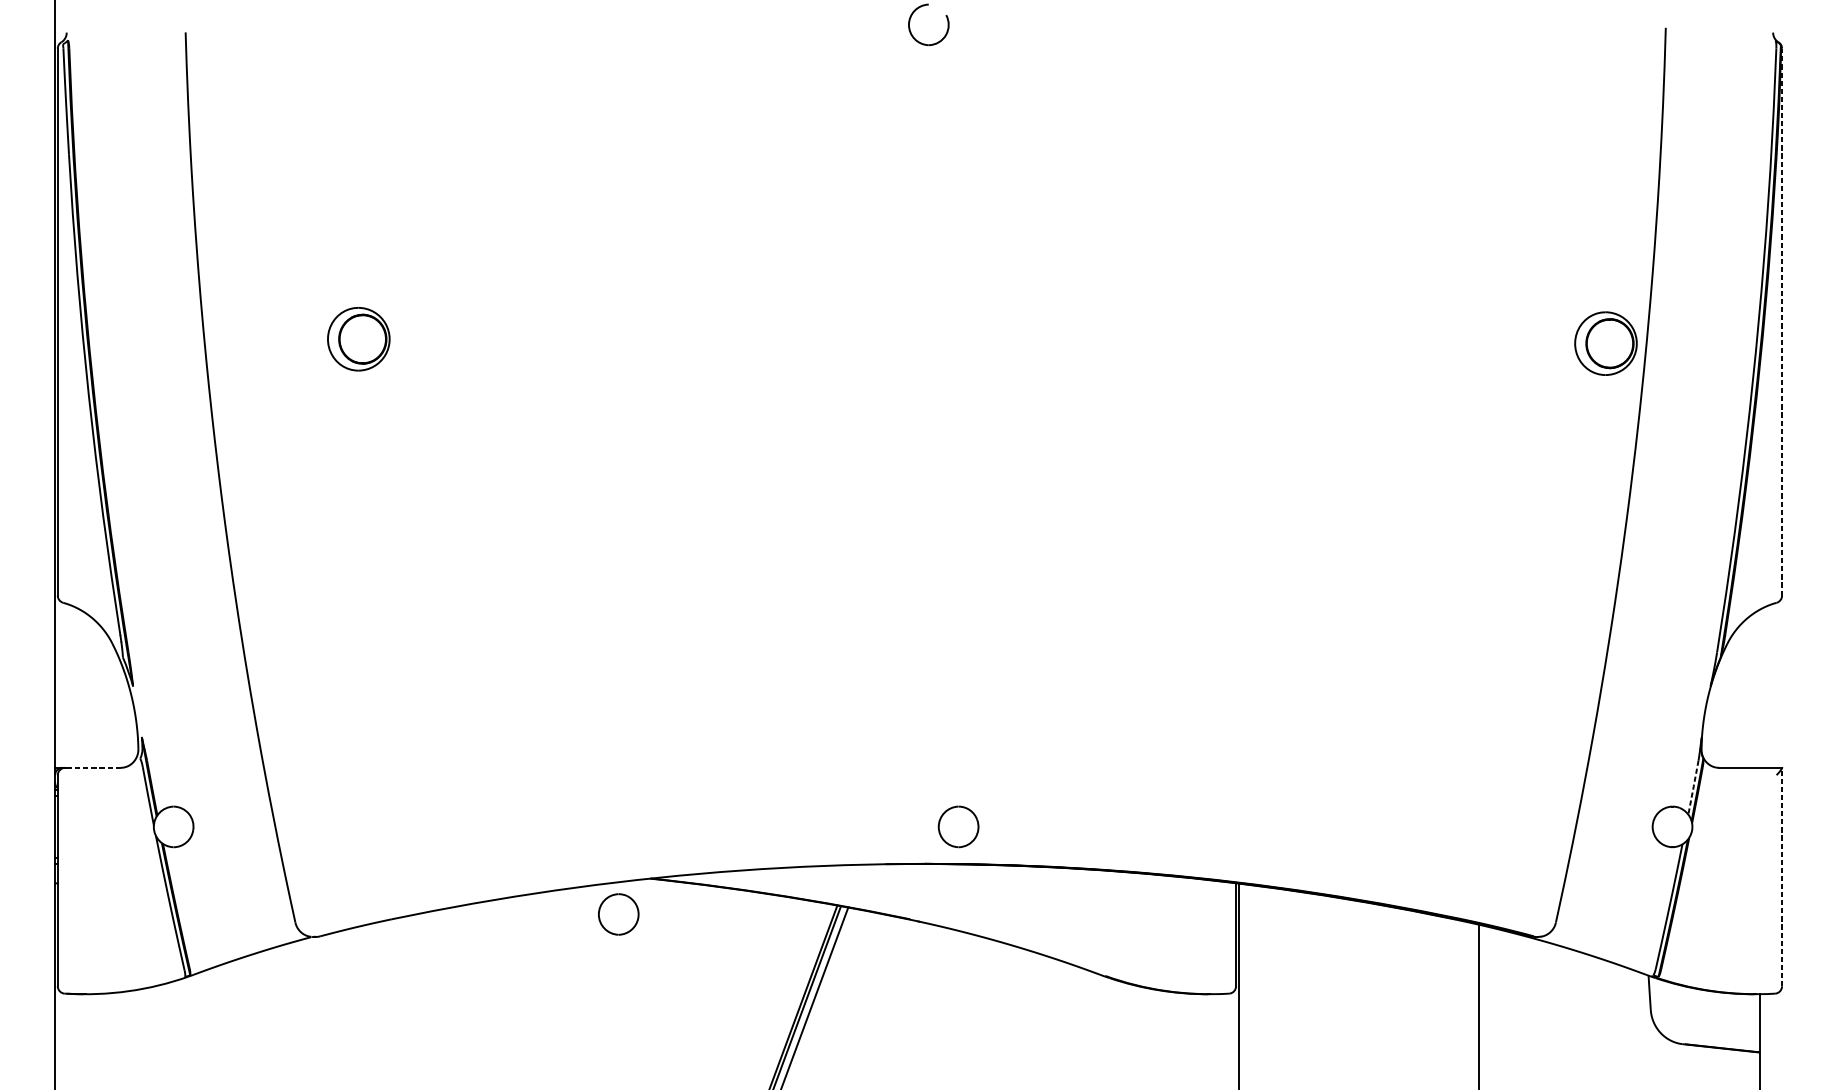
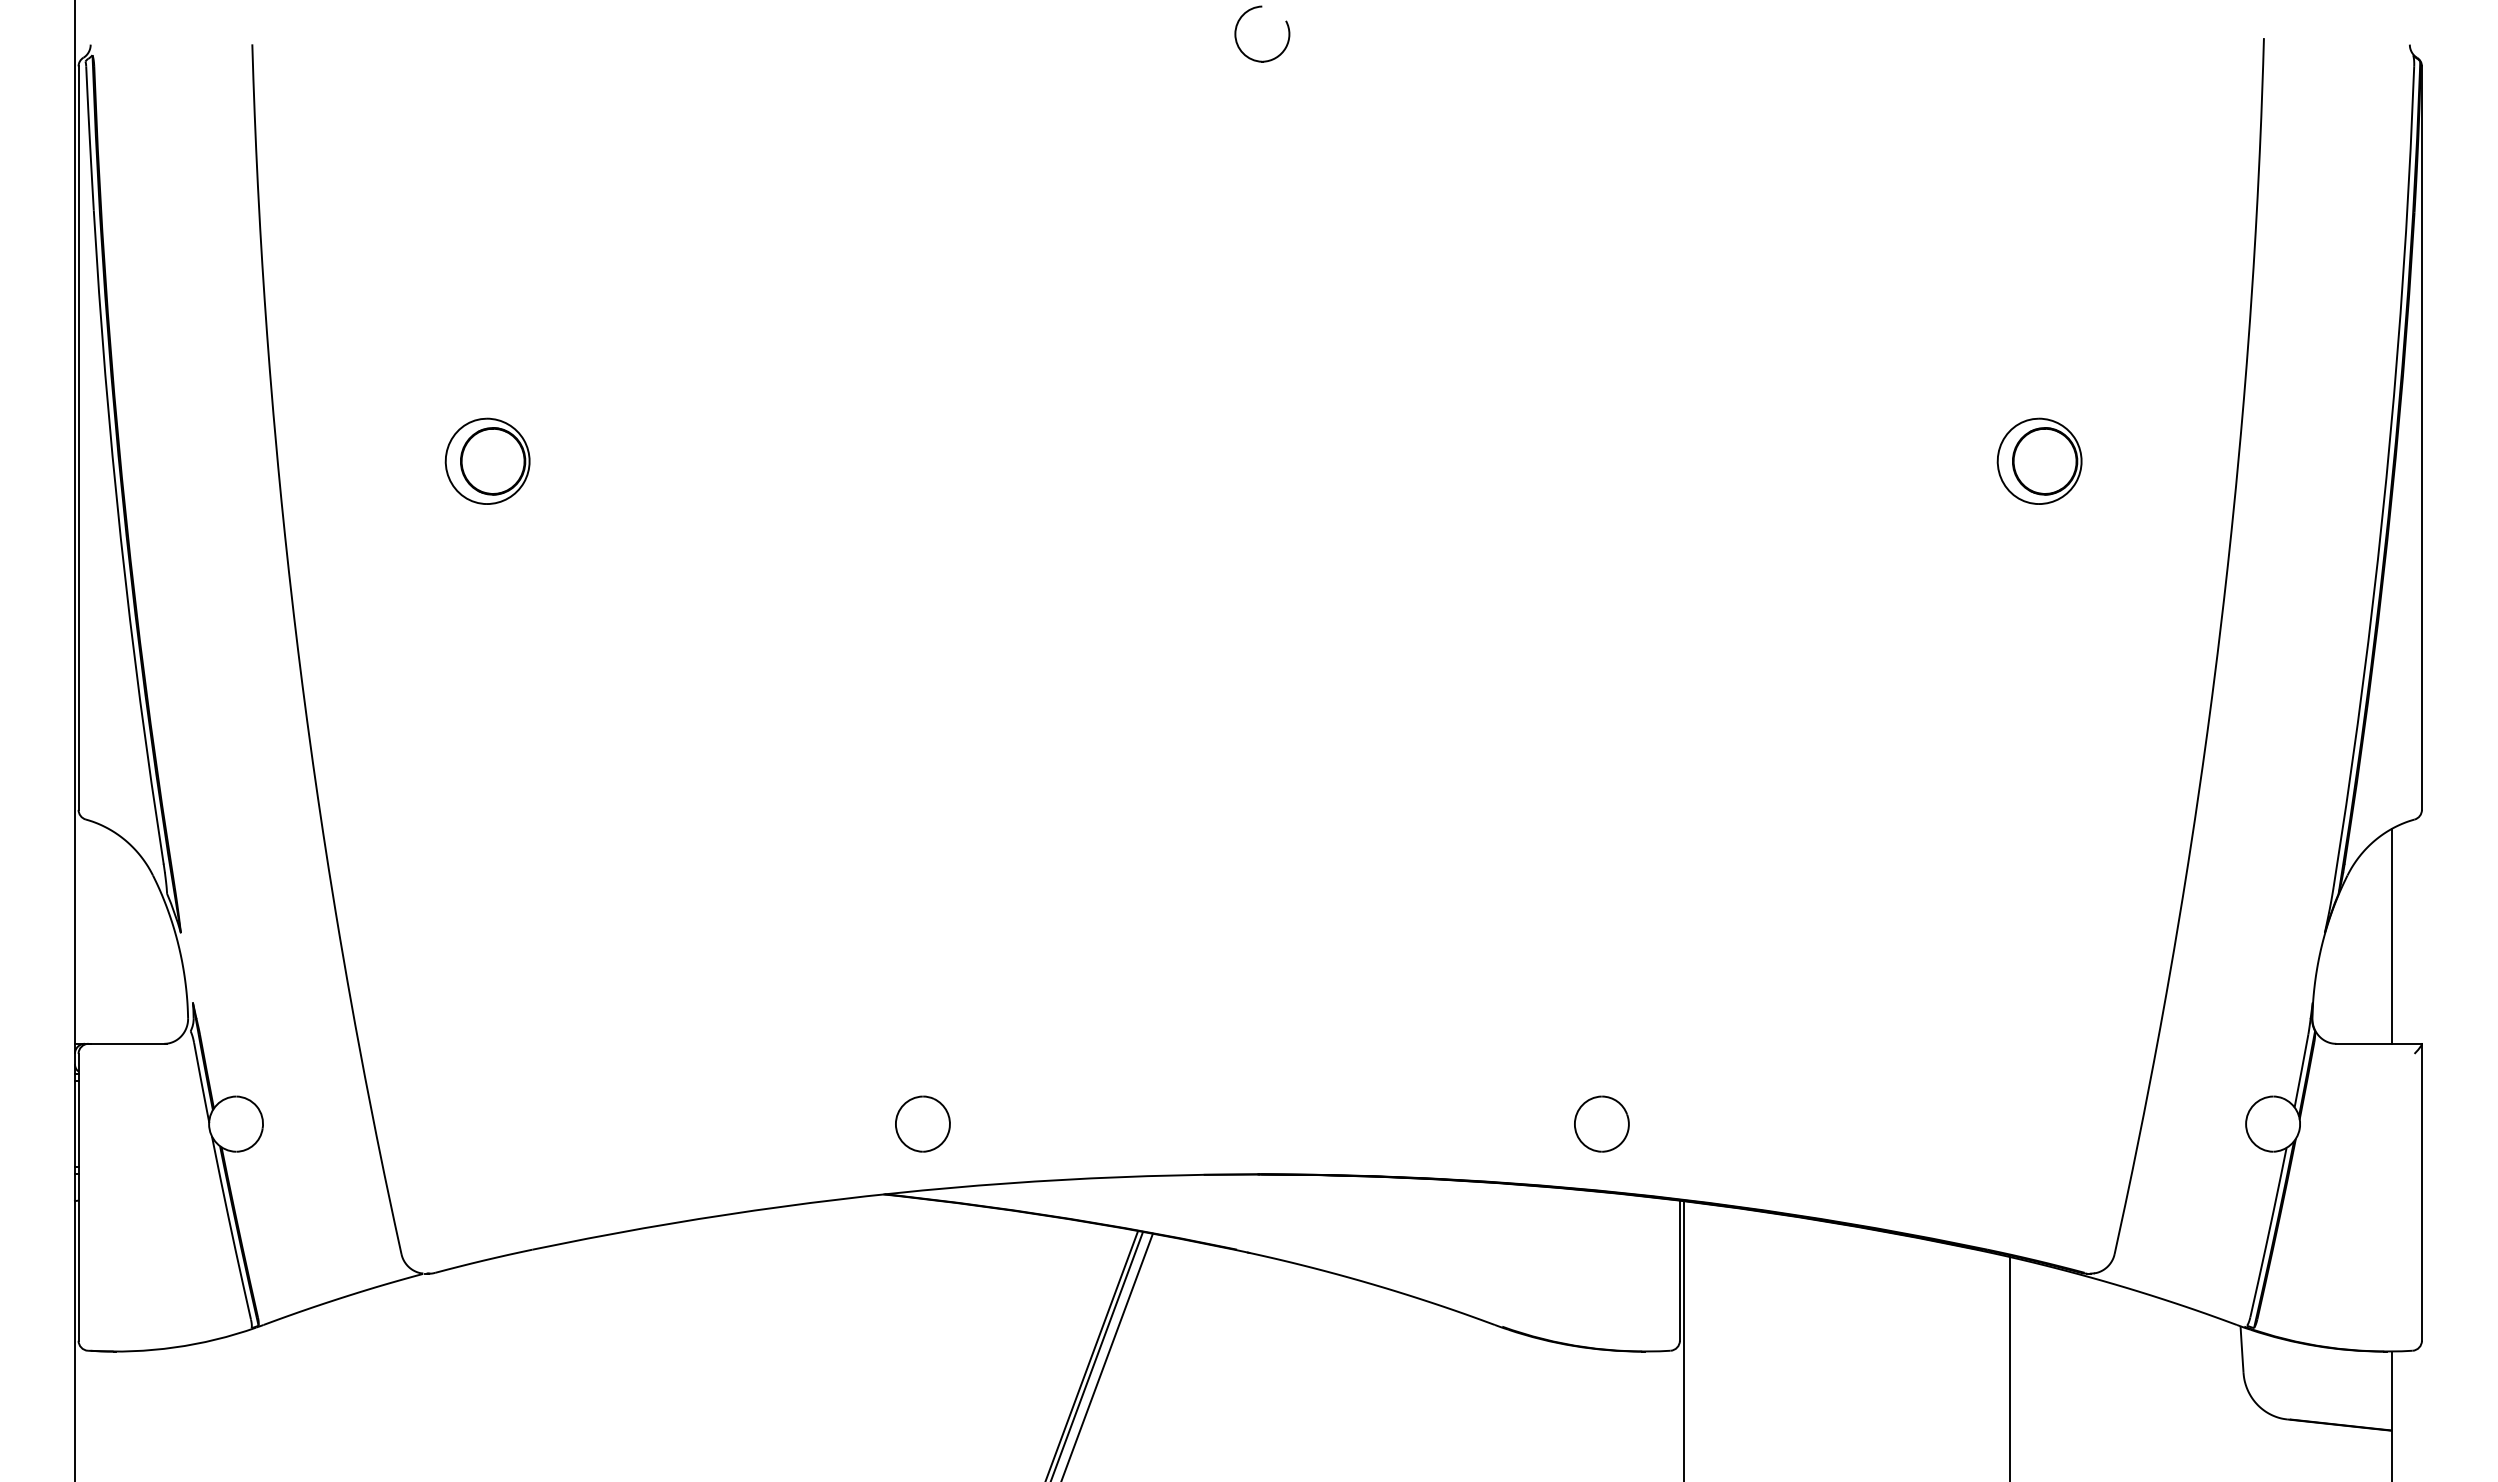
line: (1781, 322) -> (2421, 438), dashed -> solid
part: (1605, 343) -> (2039, 460), moved
line: (1759, 688) -> (2391, 936), added
line: (95, 767) -> (129, 1043), dashed -> solid
line: (1693, 788) -> (2301, 1071), dashed -> solid
part: (958, 826) -> (1601, 1123), moved
line: (1781, 876) -> (2421, 1191), dashed -> solid
part: (618, 914) -> (922, 1123), moved

